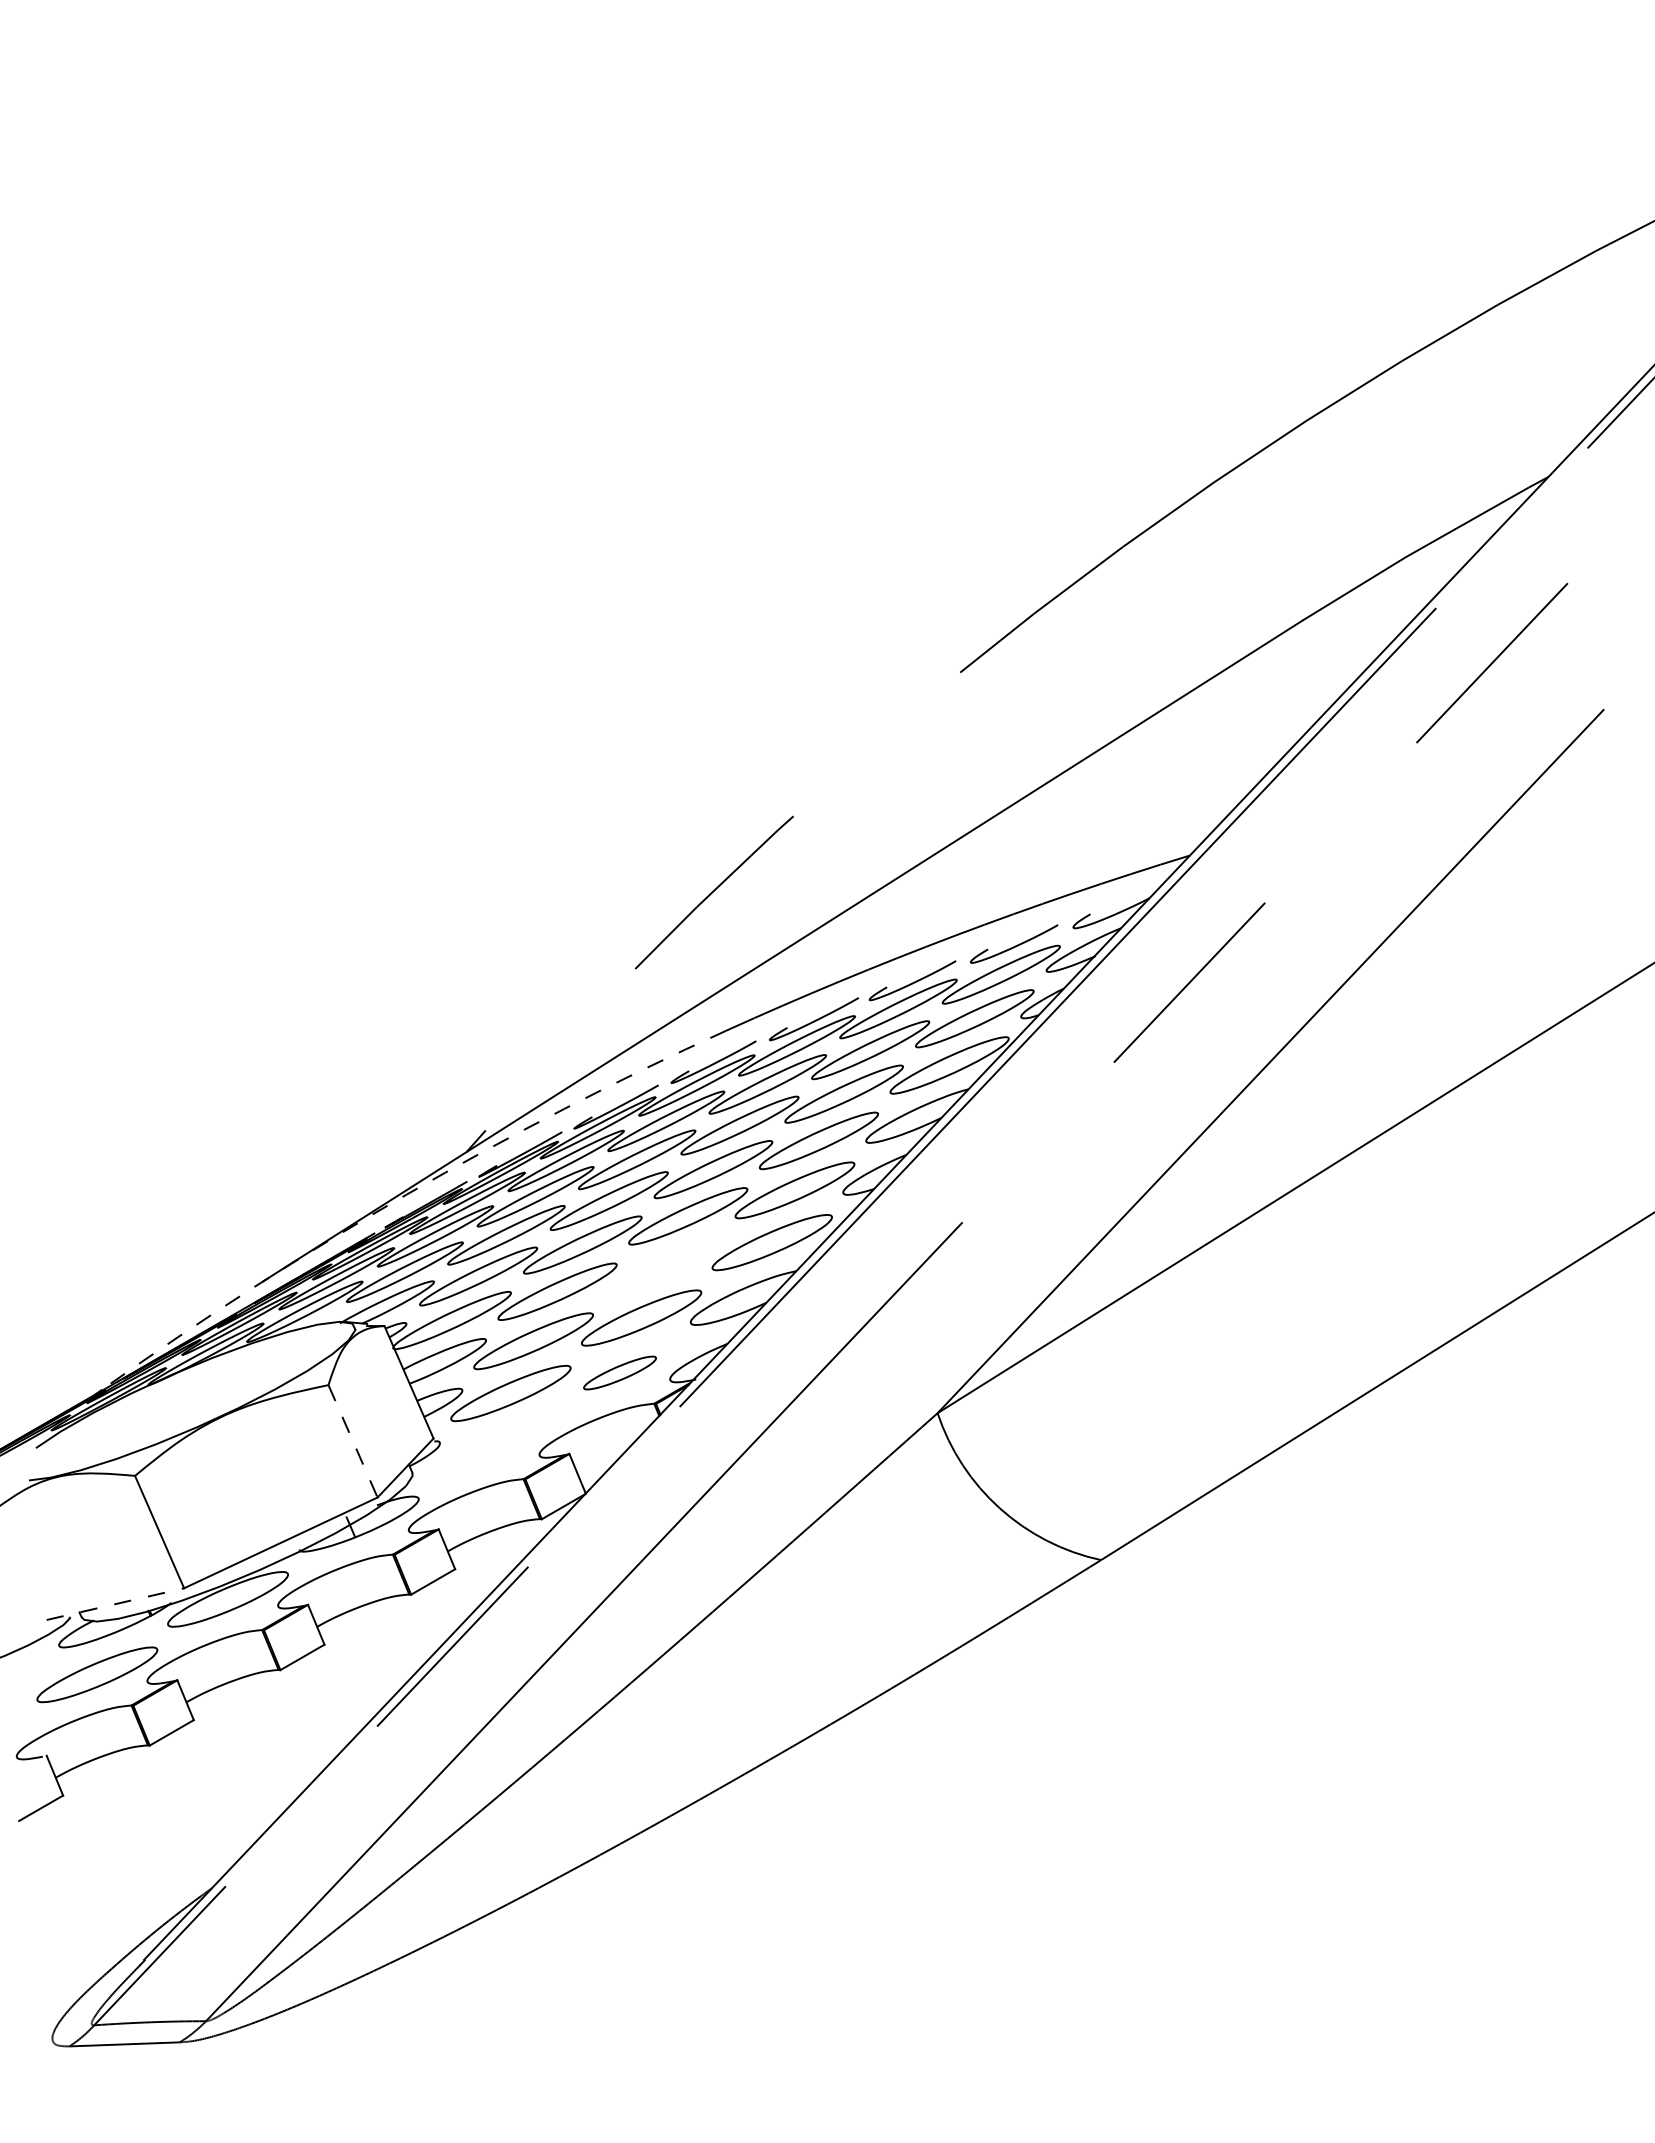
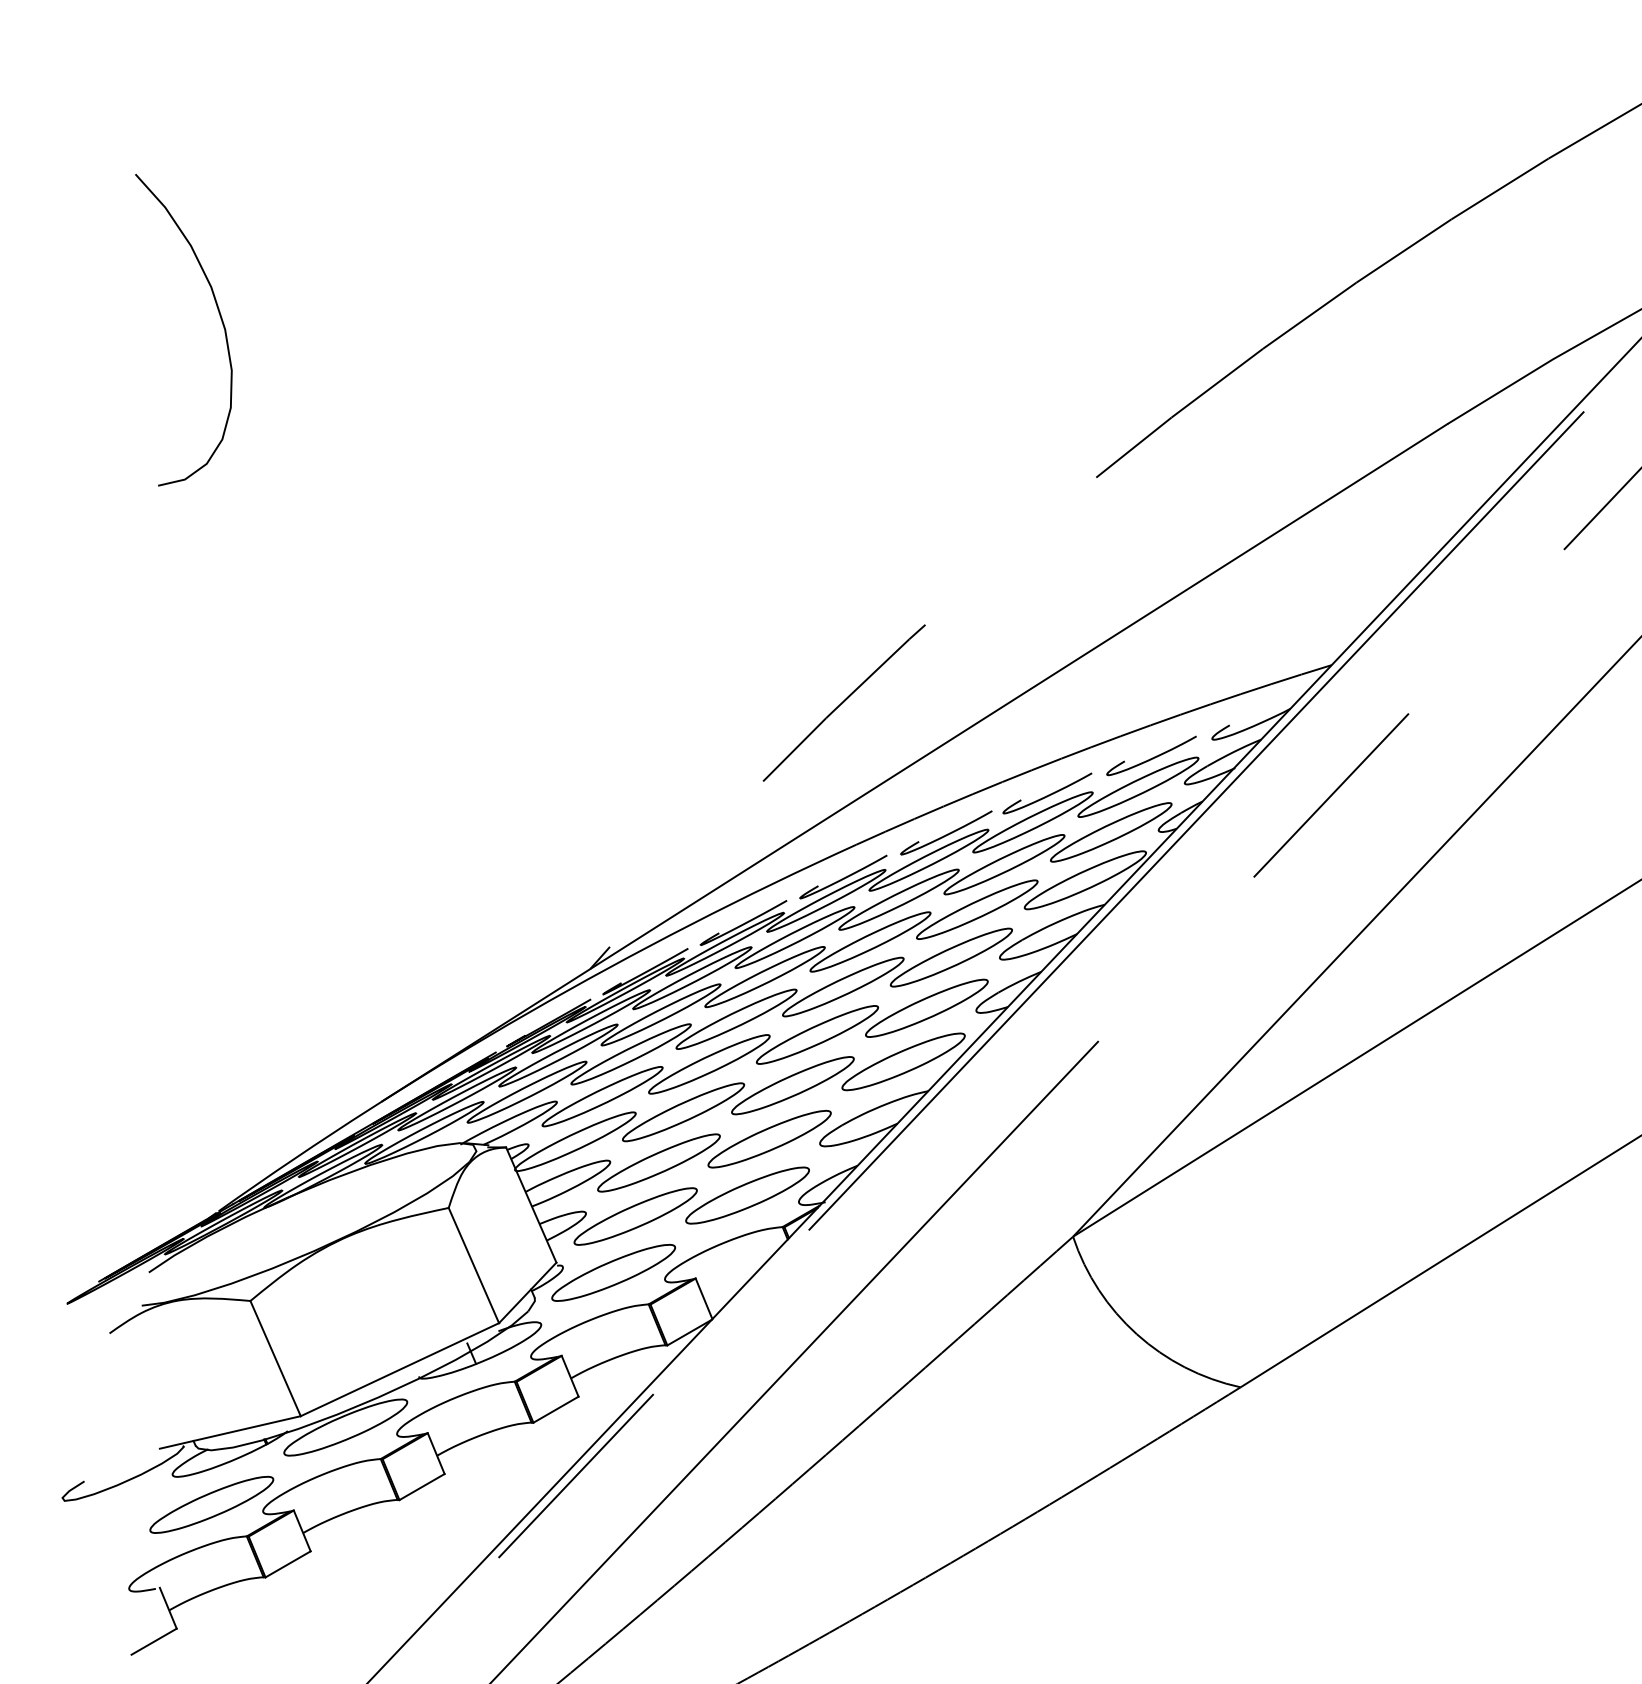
curve: (105, 517) -> (220, 318), added
arc: (406, 1194) -> (528, 1012), dashed -> solid
part: (664, 1265) -> (793, 1085), added
part: (619, 1372) -> (747, 1195), size x1.67
line: (353, 1441) -> (474, 1265), dashed -> solid
part: (489, 1448) -> (613, 1272), added
line: (115, 1604) -> (230, 1432), dashed -> solid

